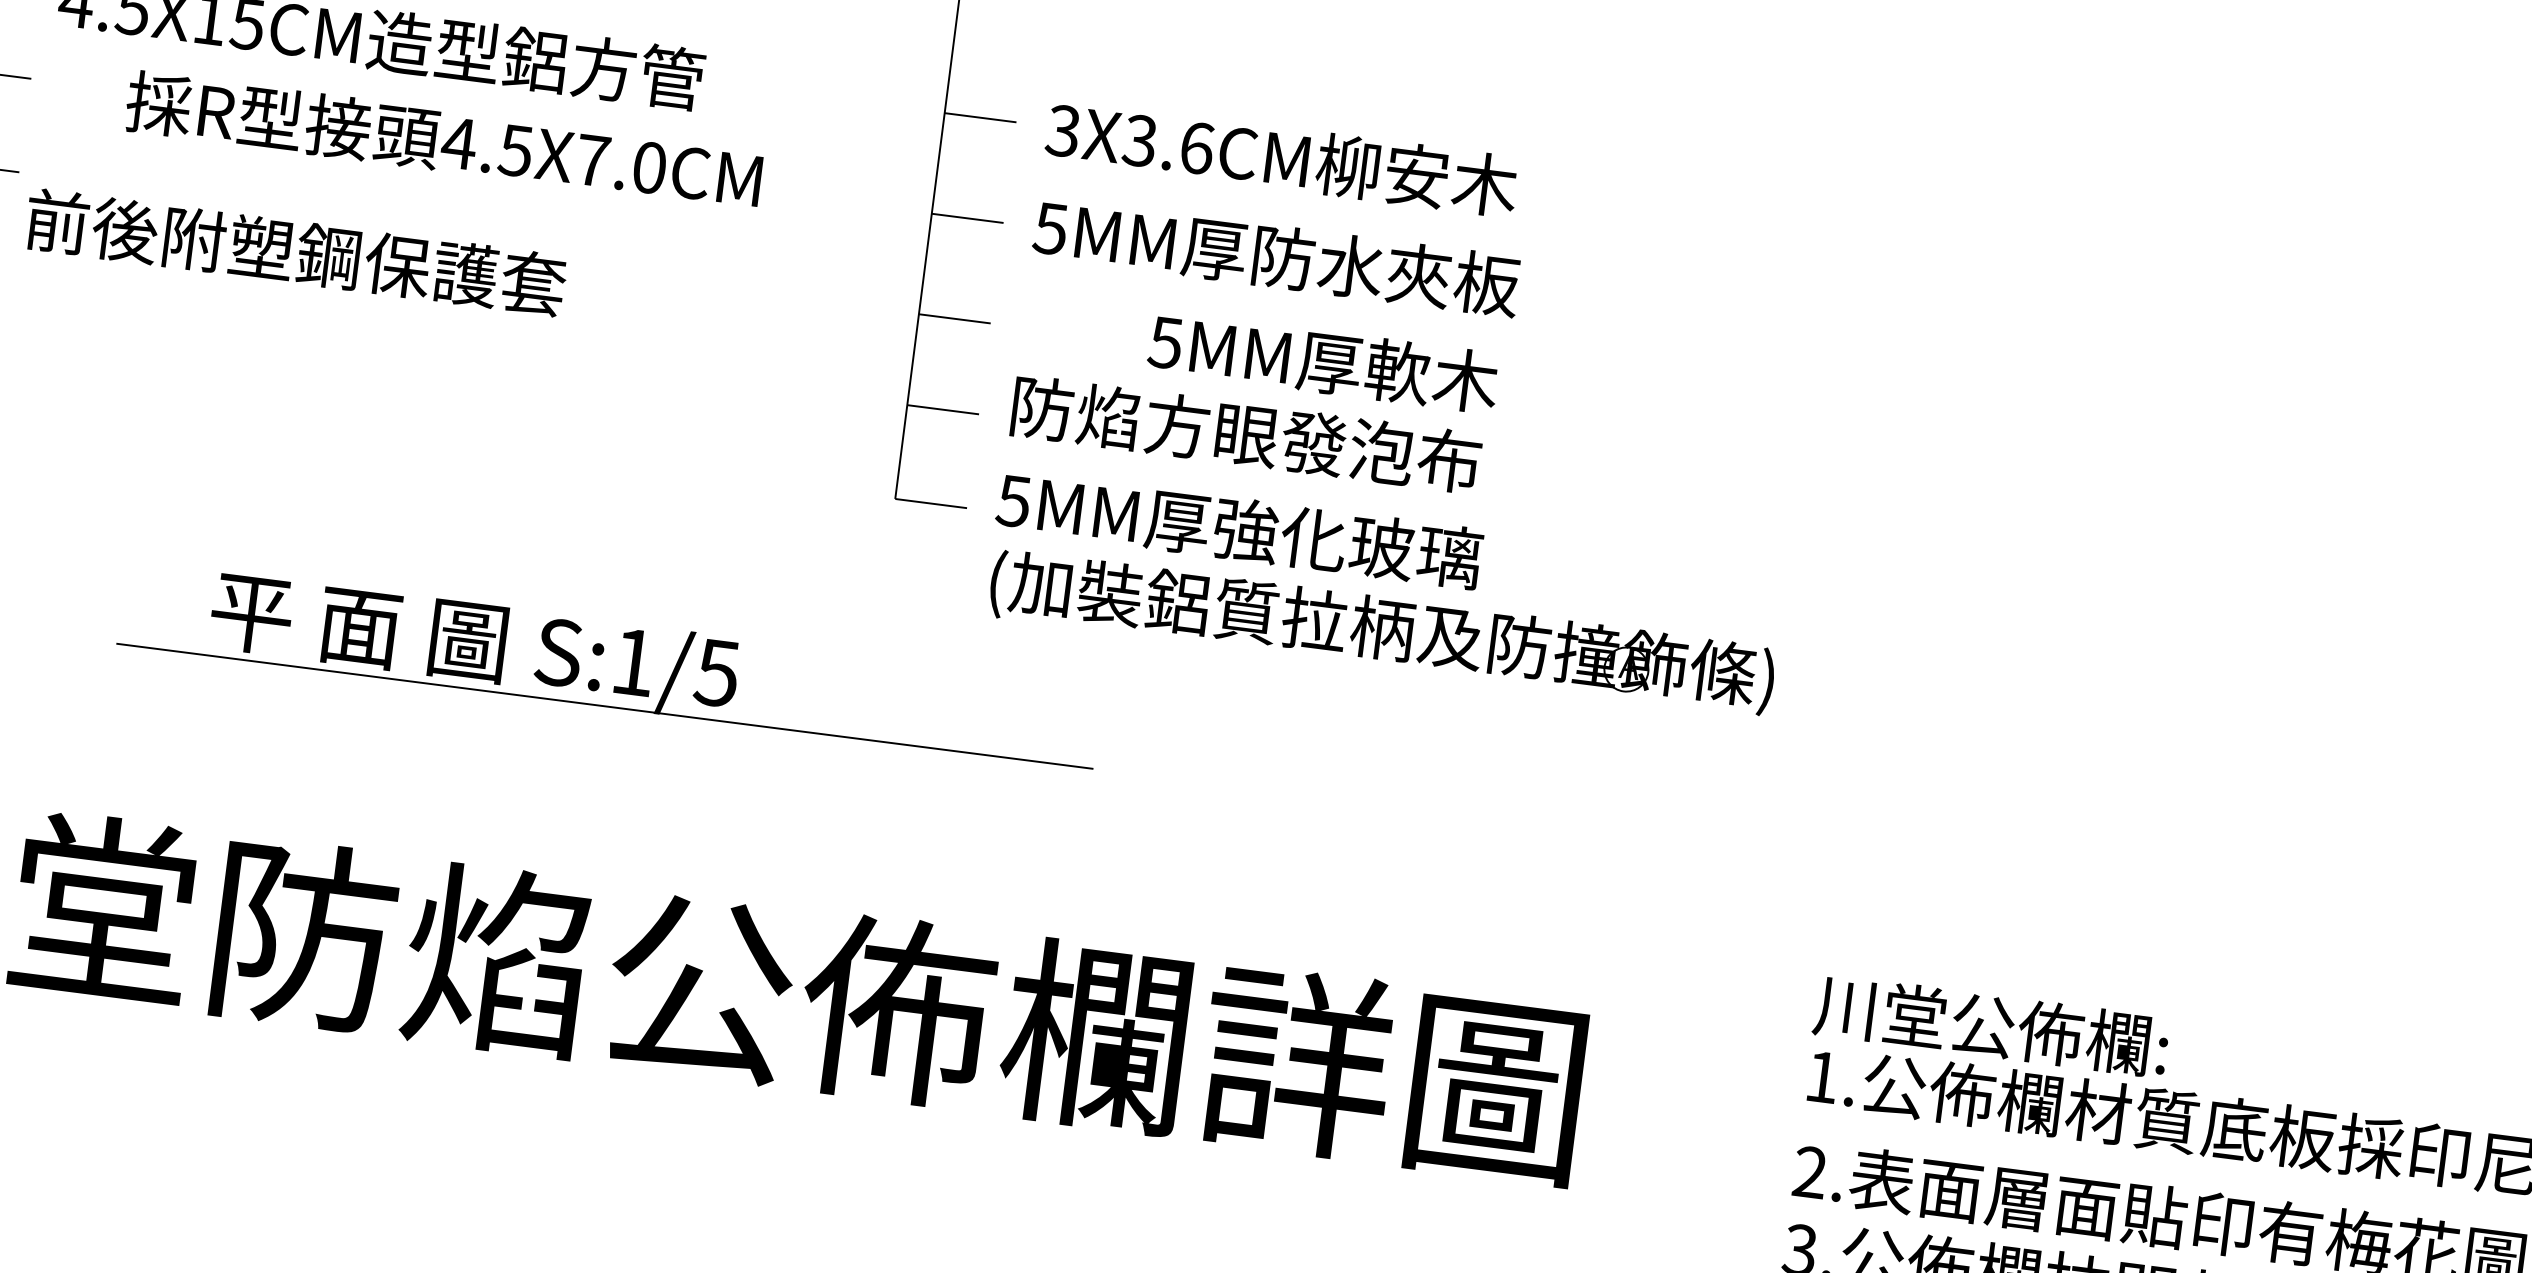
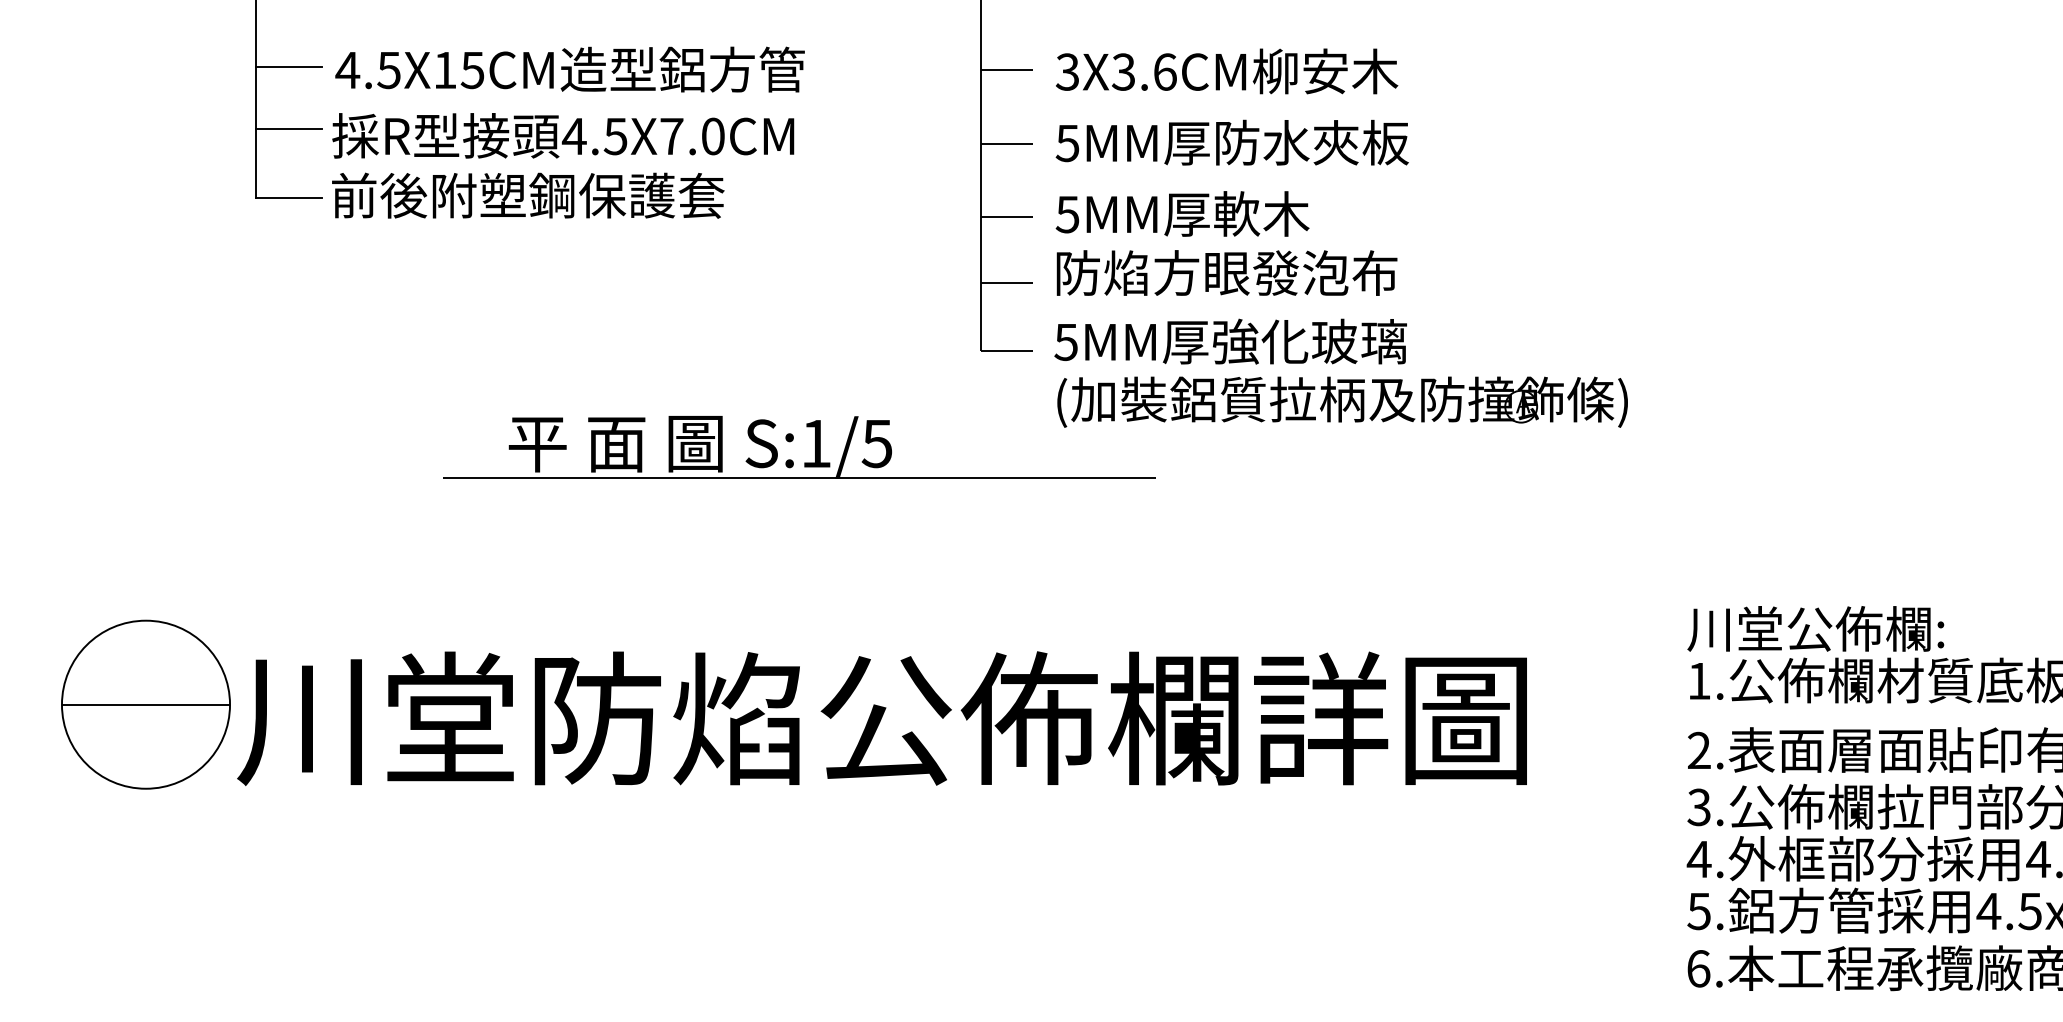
text: (444, 140) -> (563, 135), moved
text: (296, 252) -> (528, 195), moved
text: (1323, 361) -> (1182, 213), moved
part: (603, 653) -> (793, 440), moved

